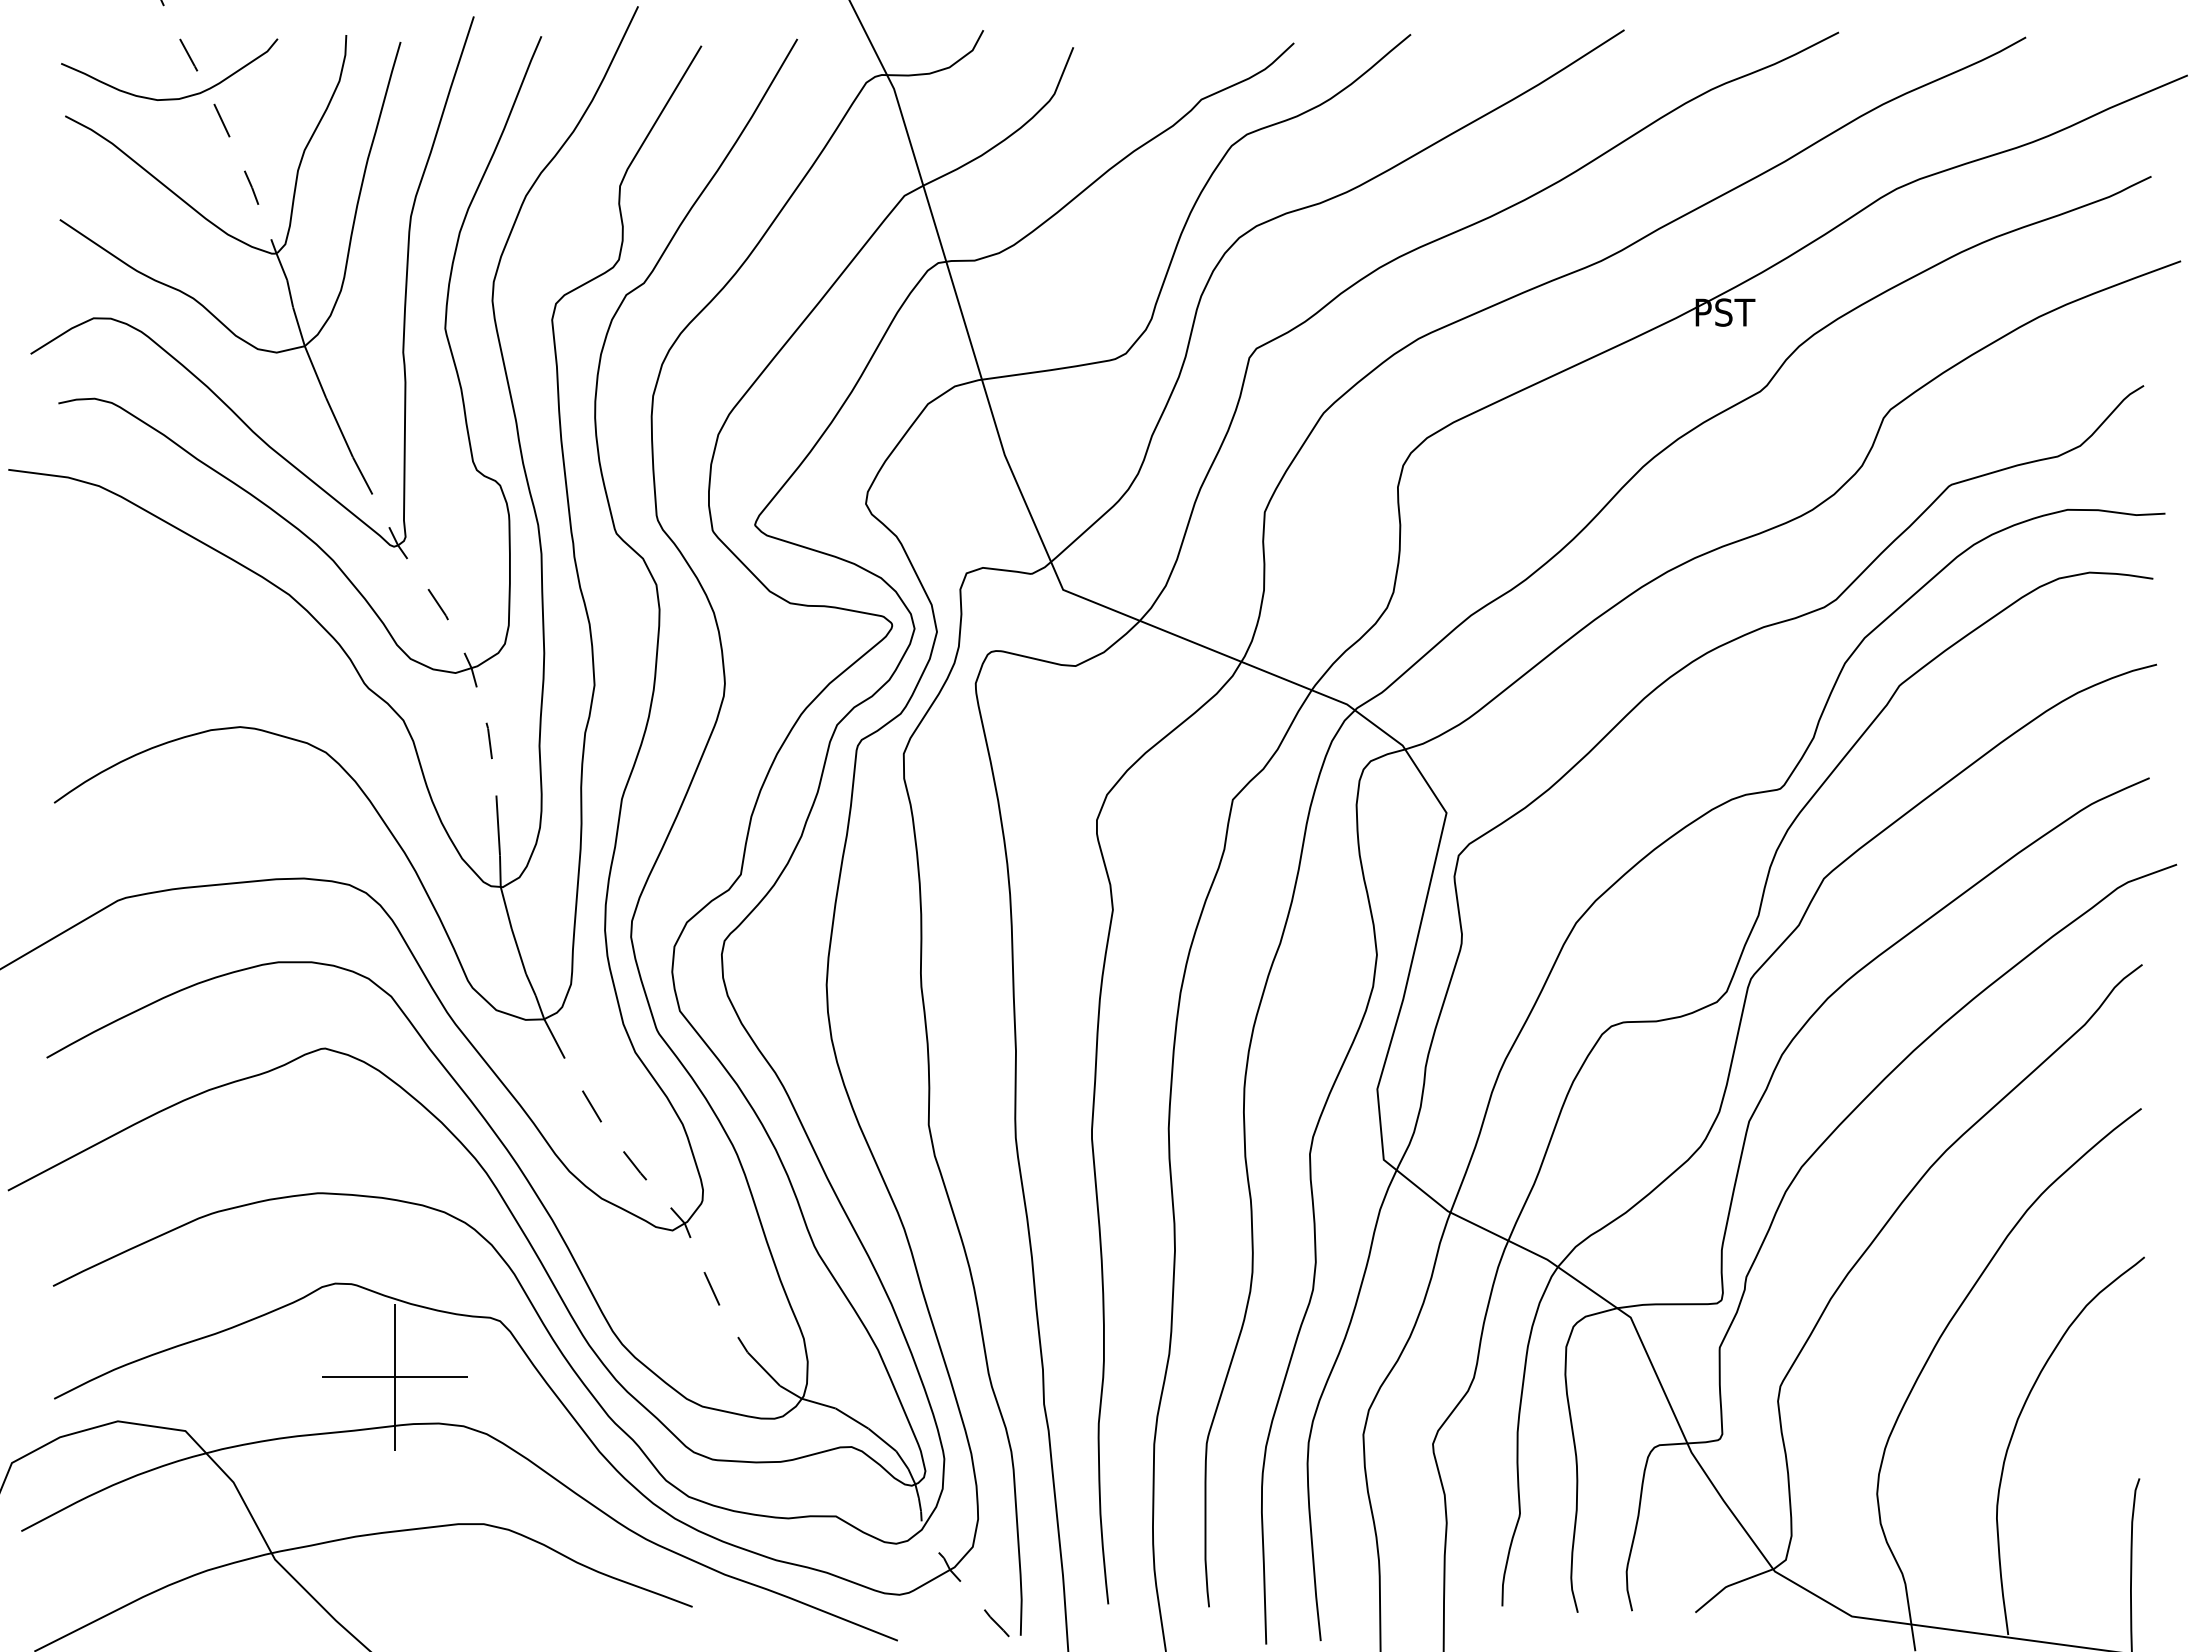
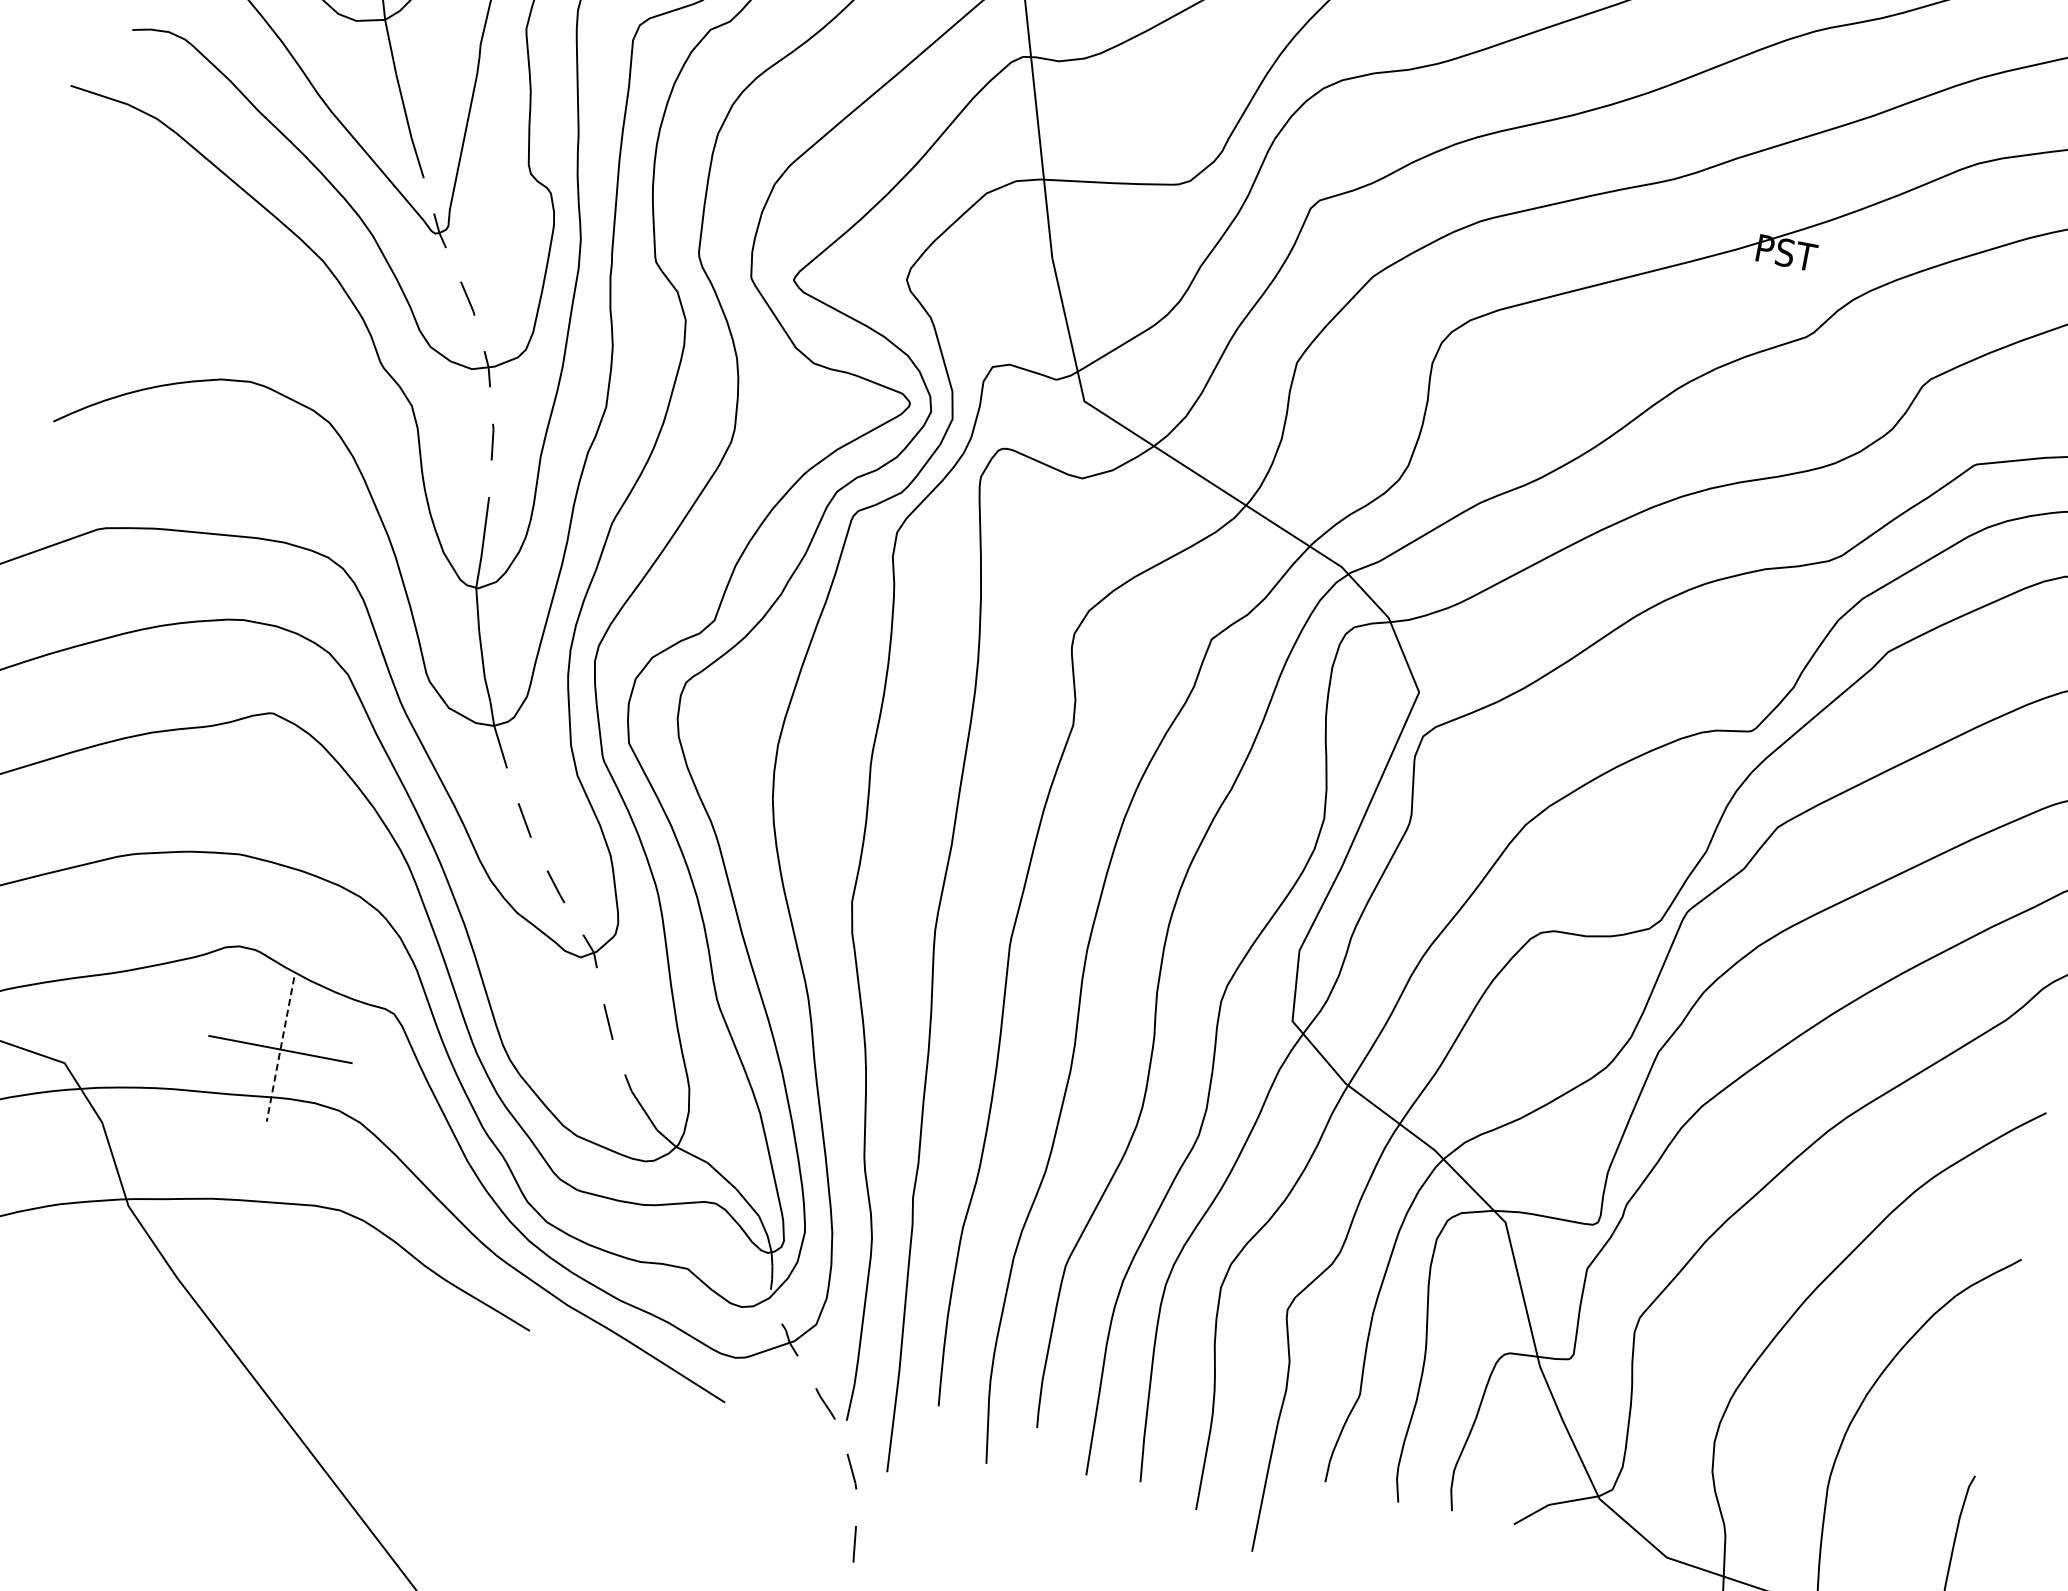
line: (394, 1377) -> (279, 1049), solid -> dashed

